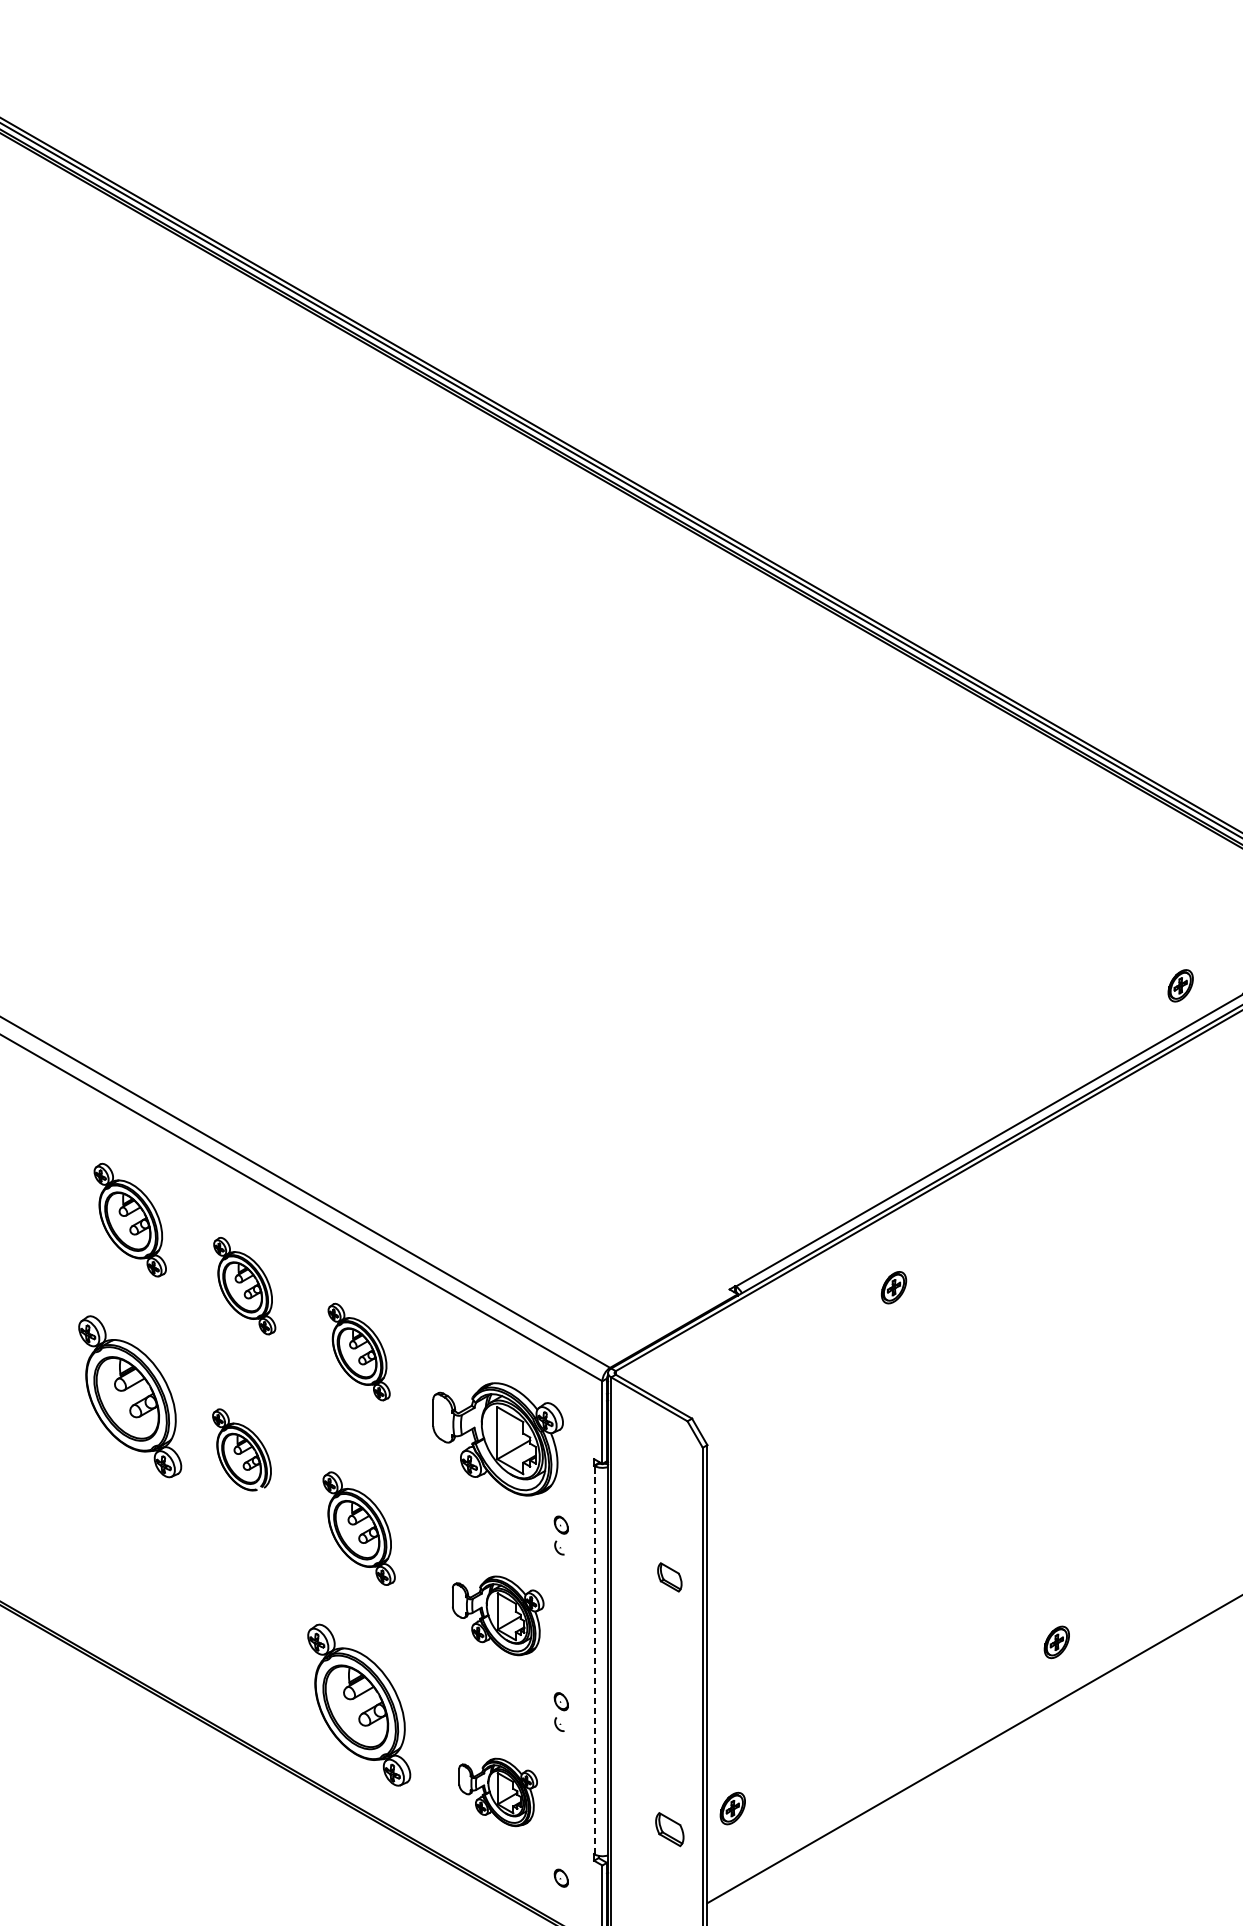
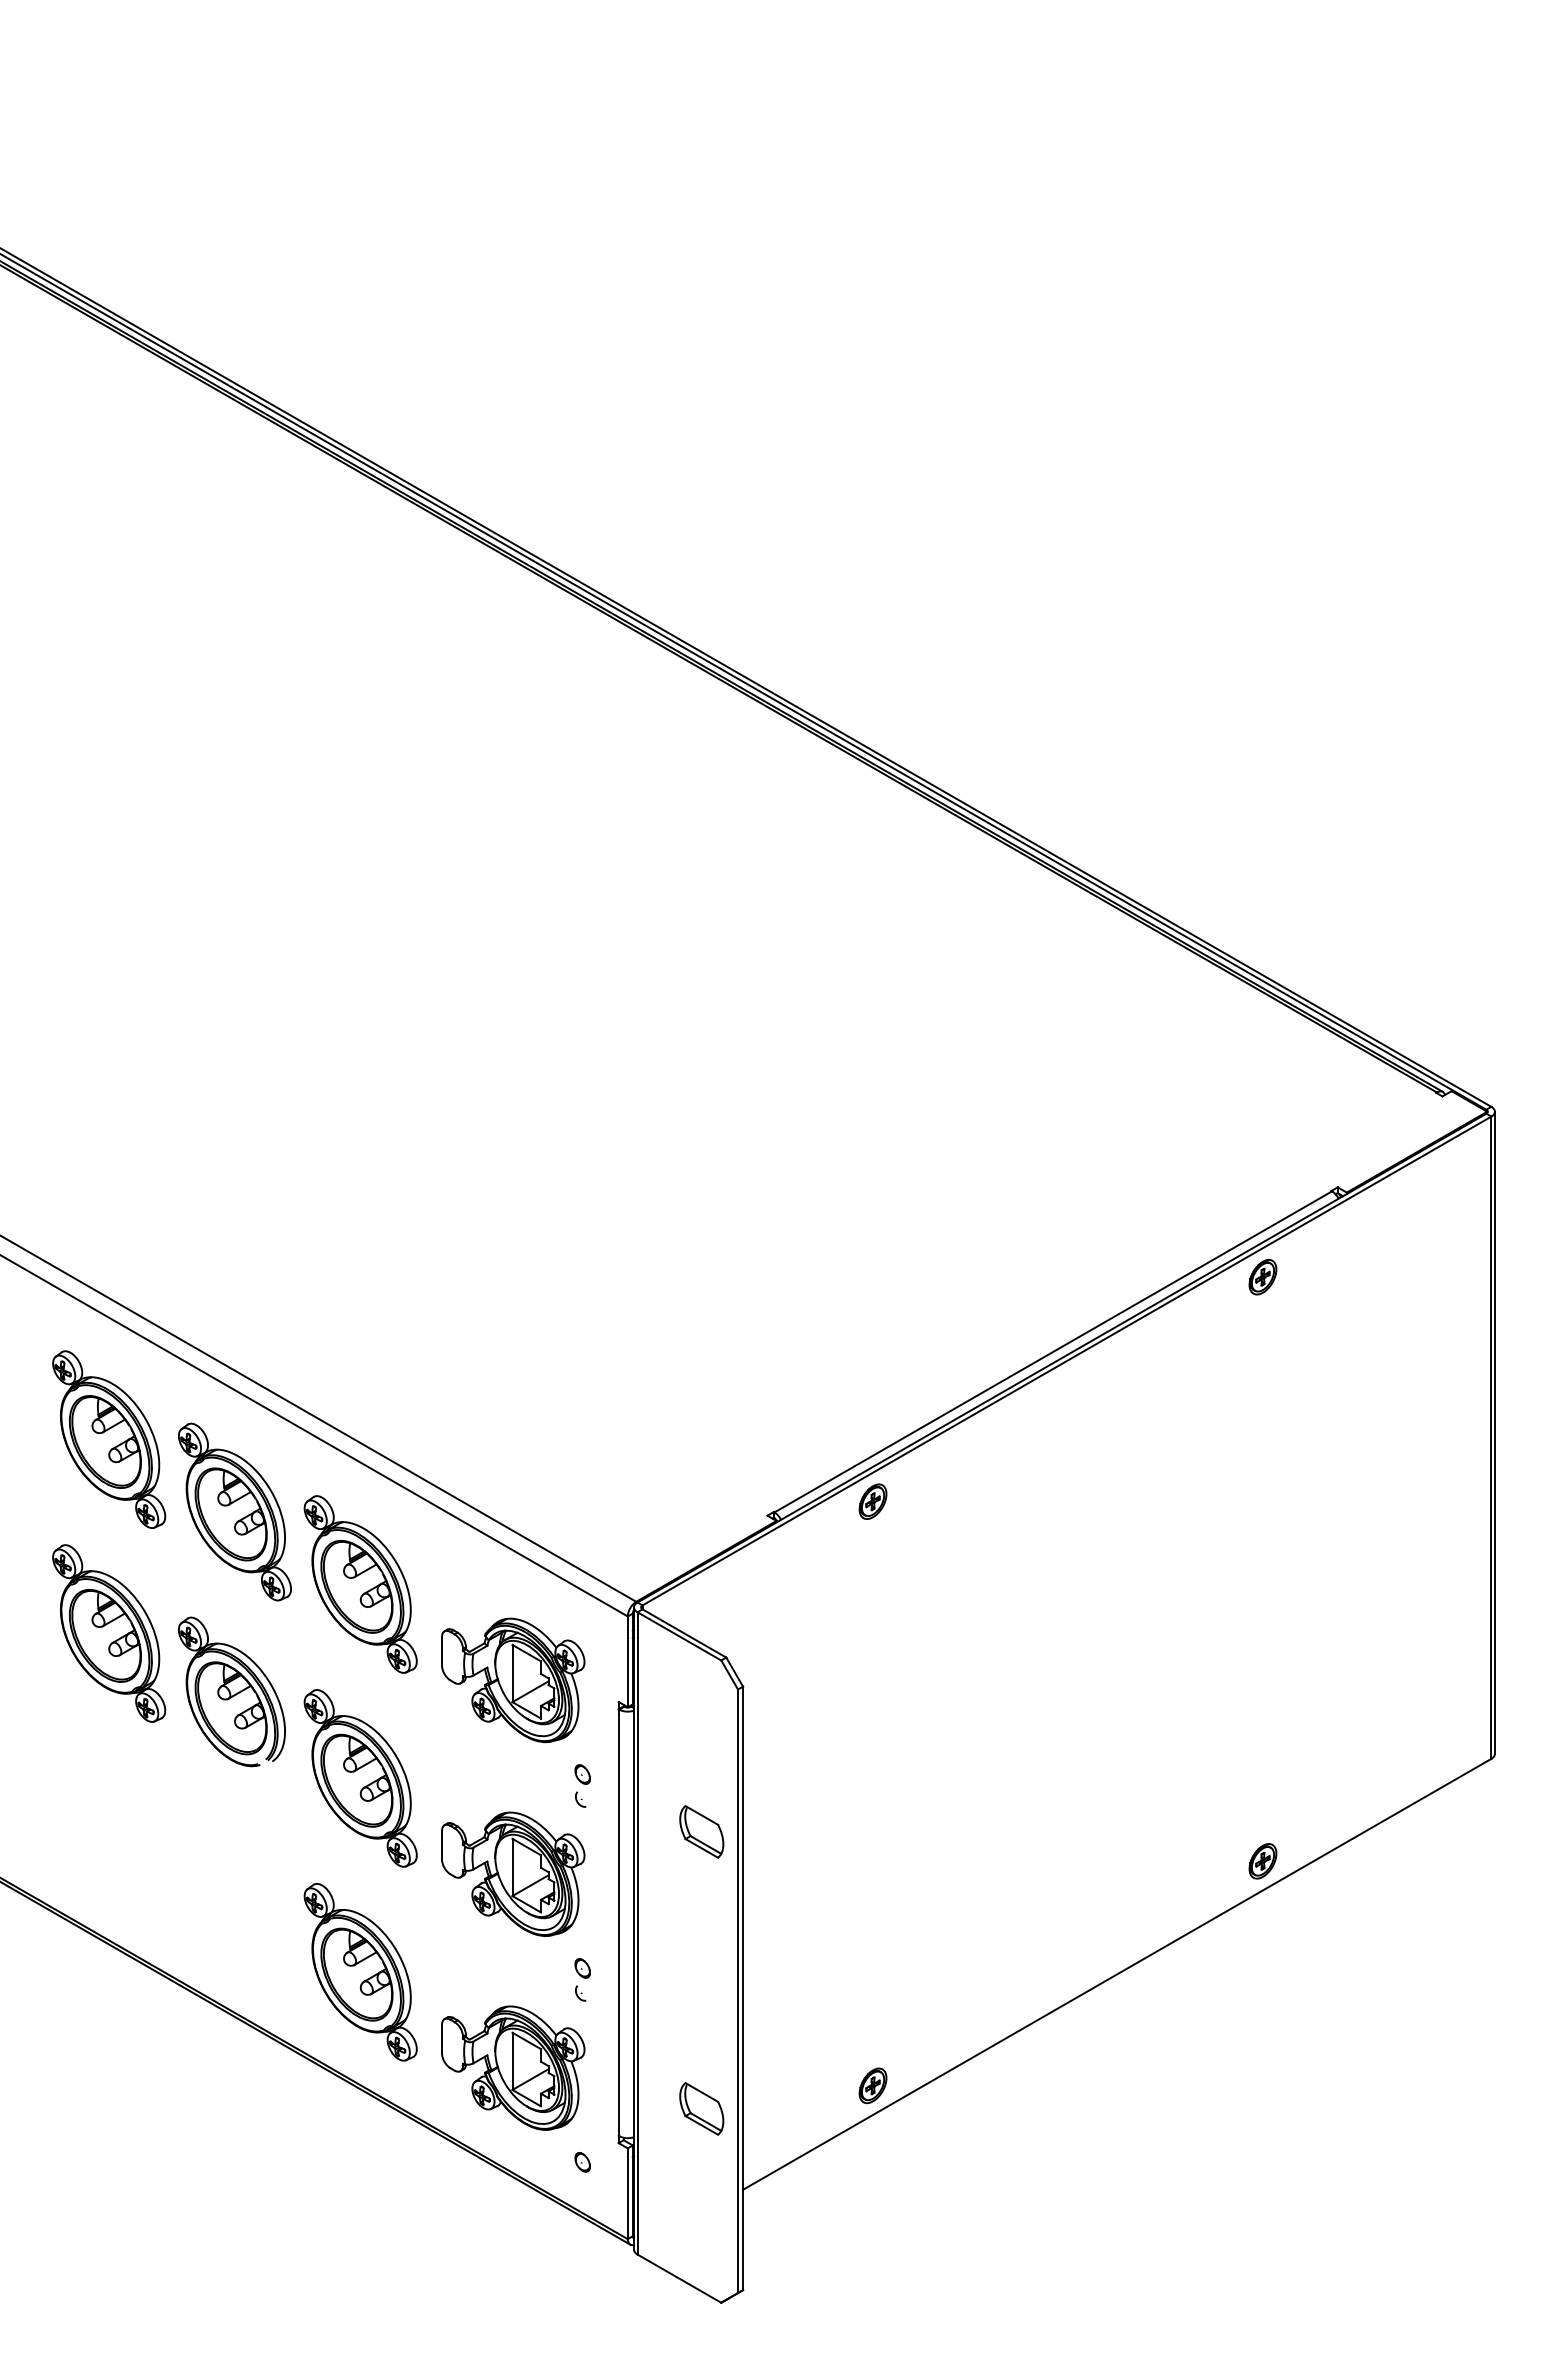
part: (1180, 986) -> (1262, 1277), moved
part: (130, 1220) -> (109, 1439), size x1.43
part: (244, 1285) -> (234, 1511), size x1.67
part: (893, 1287) -> (872, 1501), moved
part: (359, 1352) -> (360, 1584), size x1.67
part: (241, 1449) -> (231, 1691), size x1.67
part: (359, 1528) -> (360, 1778), size x1.43
part: (669, 1577) -> (701, 1831), size x1.67
part: (498, 1615) -> (513, 1873), size x1.43
part: (1056, 1642) -> (1262, 1861), moved
line: (594, 1659) -> (619, 1922), dashed -> solid
part: (498, 1791) -> (513, 2067), size x1.67
part: (732, 1808) -> (872, 2085), moved
part: (669, 1829) -> (701, 2108), size x1.43

